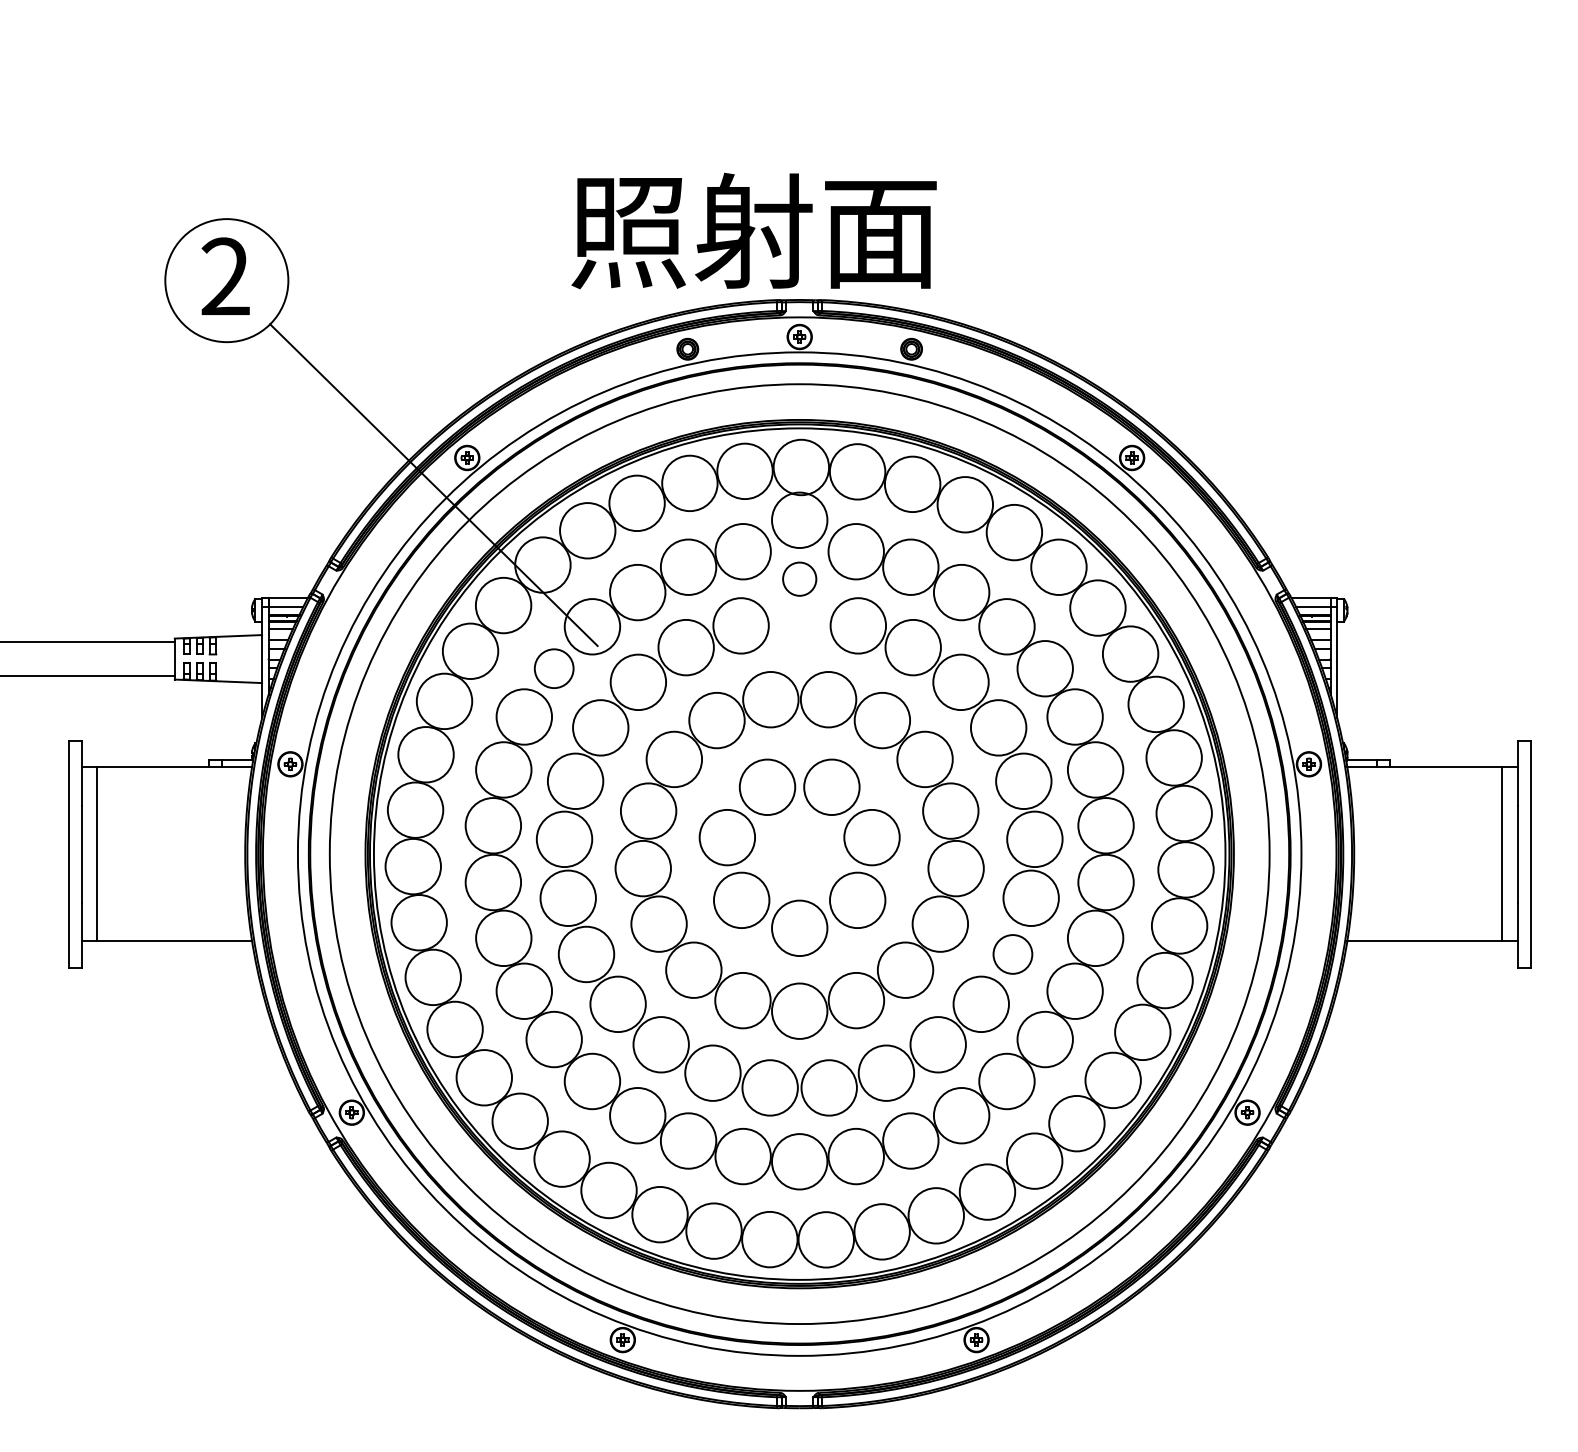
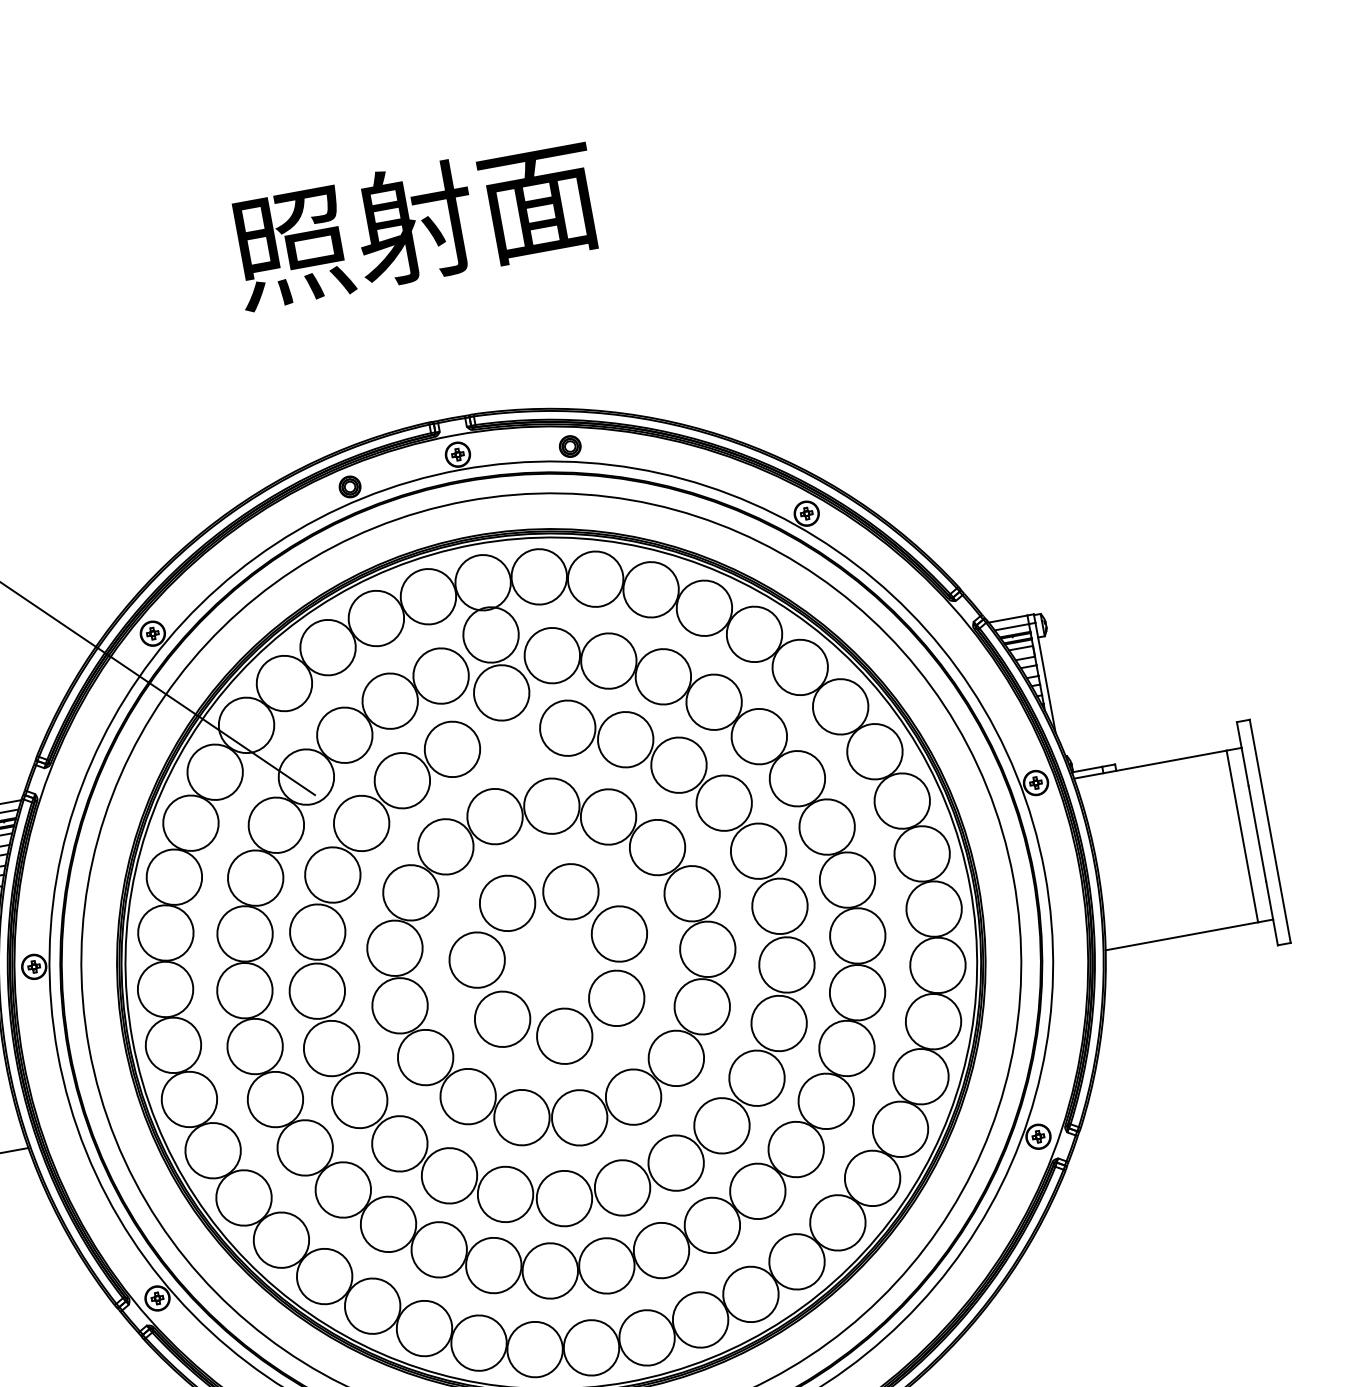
text: (753, 230) -> (414, 223), moved
circle: (799, 578) -> (501, 692), size x1.67
circle: (553, 668) -> (275, 825), size x1.43
circle: (1012, 954) -> (778, 1023), size x1.43

